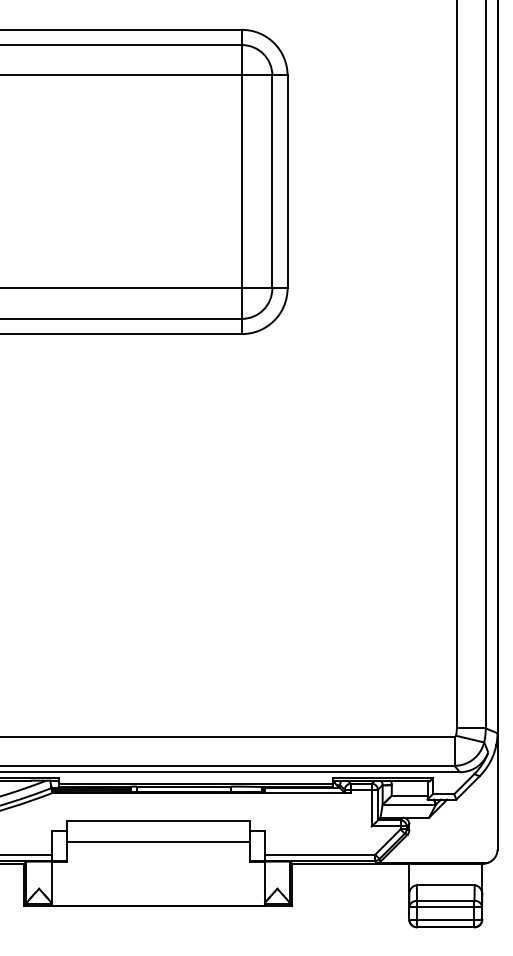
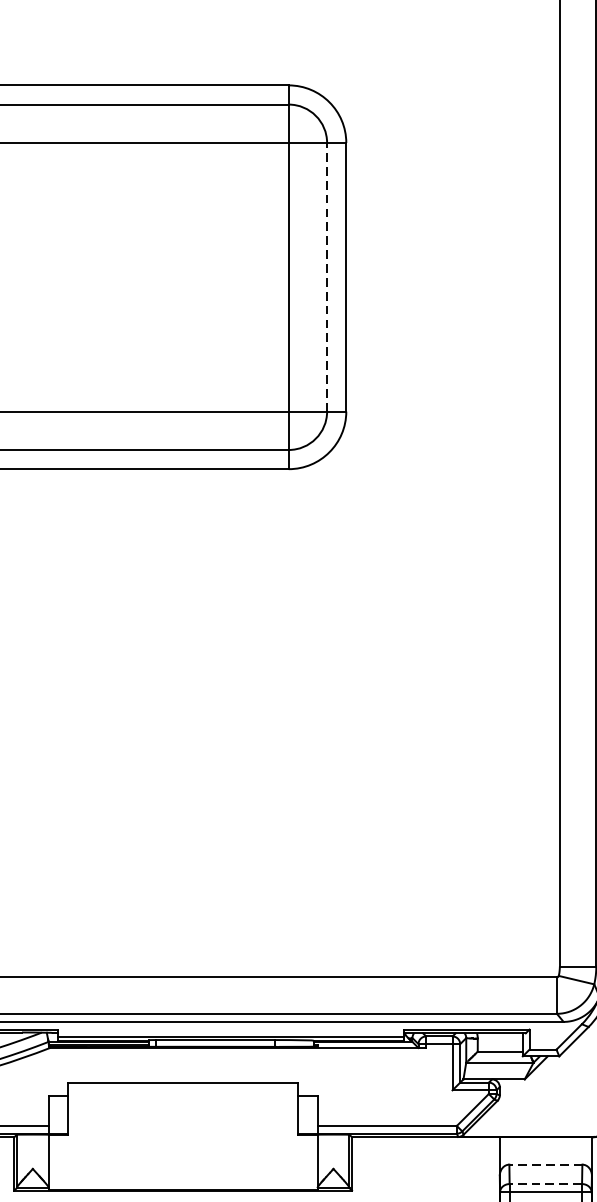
line: (272, 181) -> (327, 276), solid -> dashed
line: (158, 842) -> (183, 1110), removed
line: (445, 885) -> (545, 1164), solid -> dashed
line: (445, 900) -> (545, 1183), solid -> dashed

